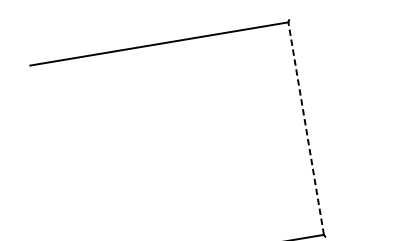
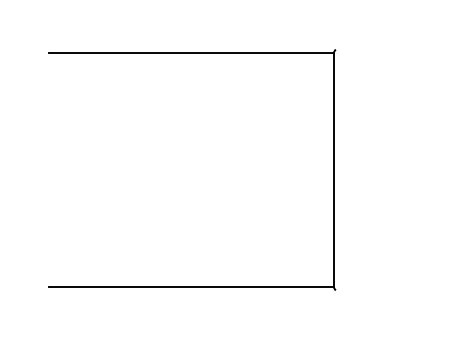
line: (305, 128) -> (333, 169), dashed -> solid

